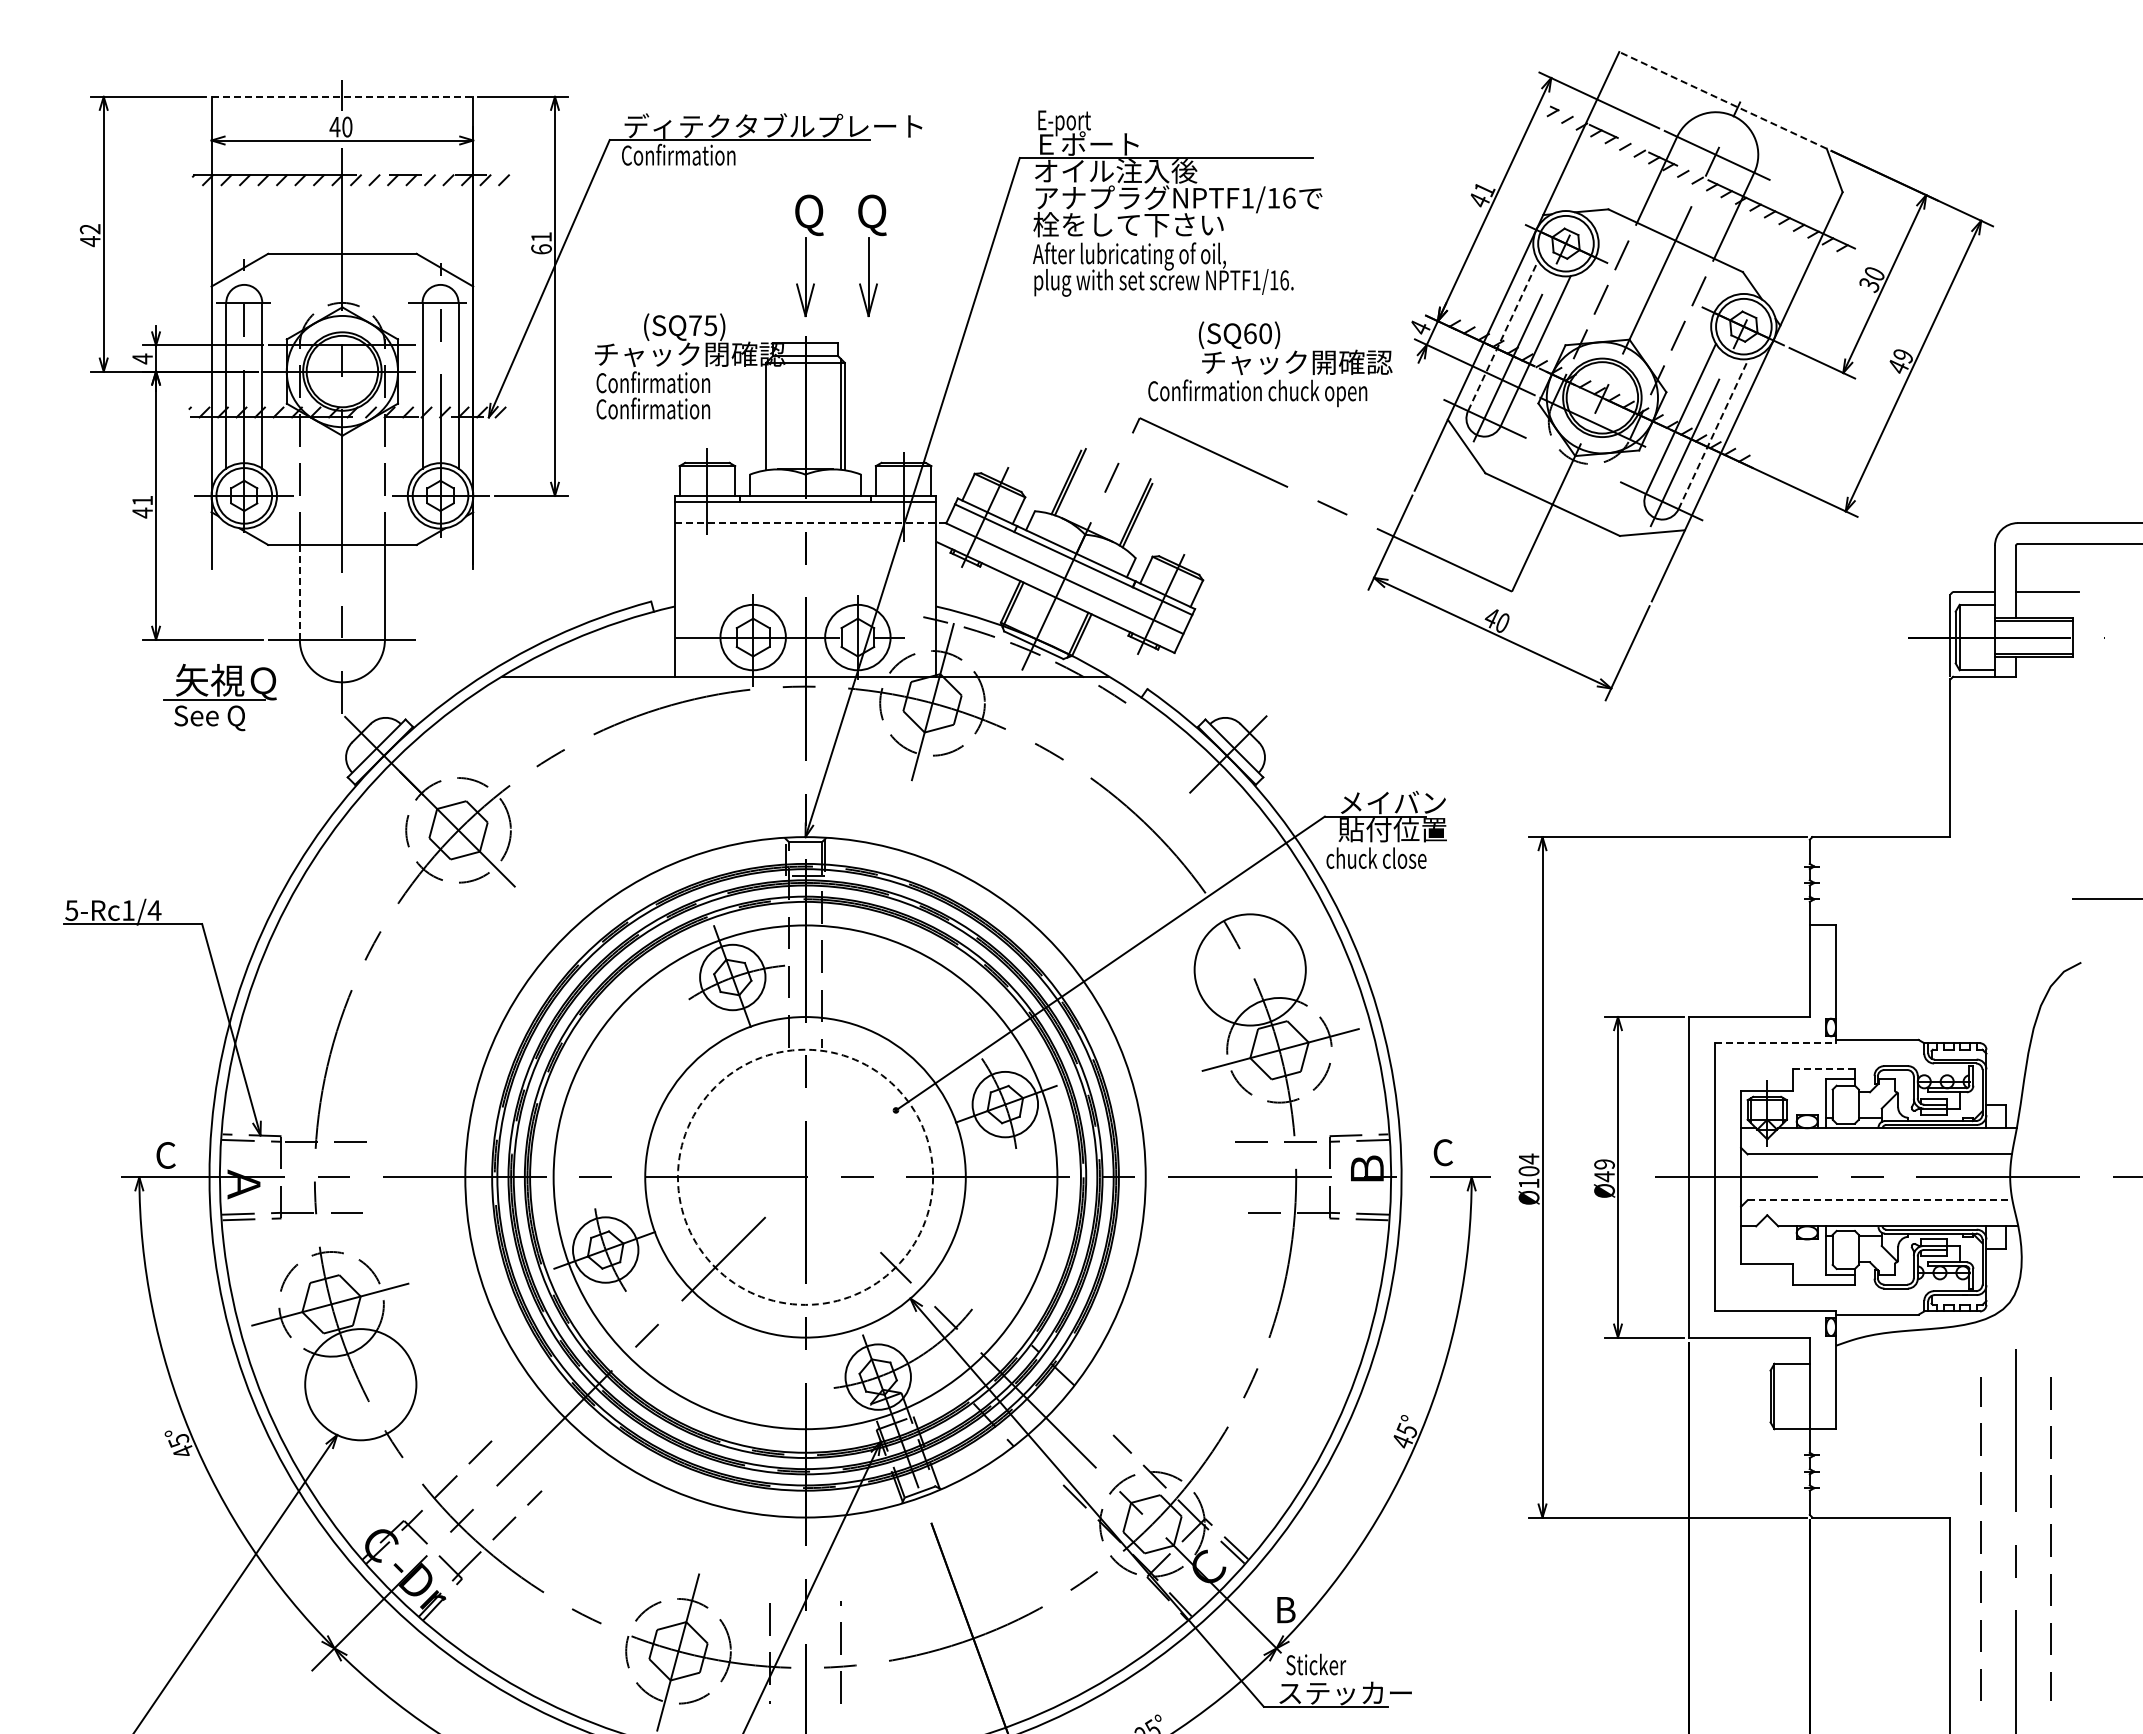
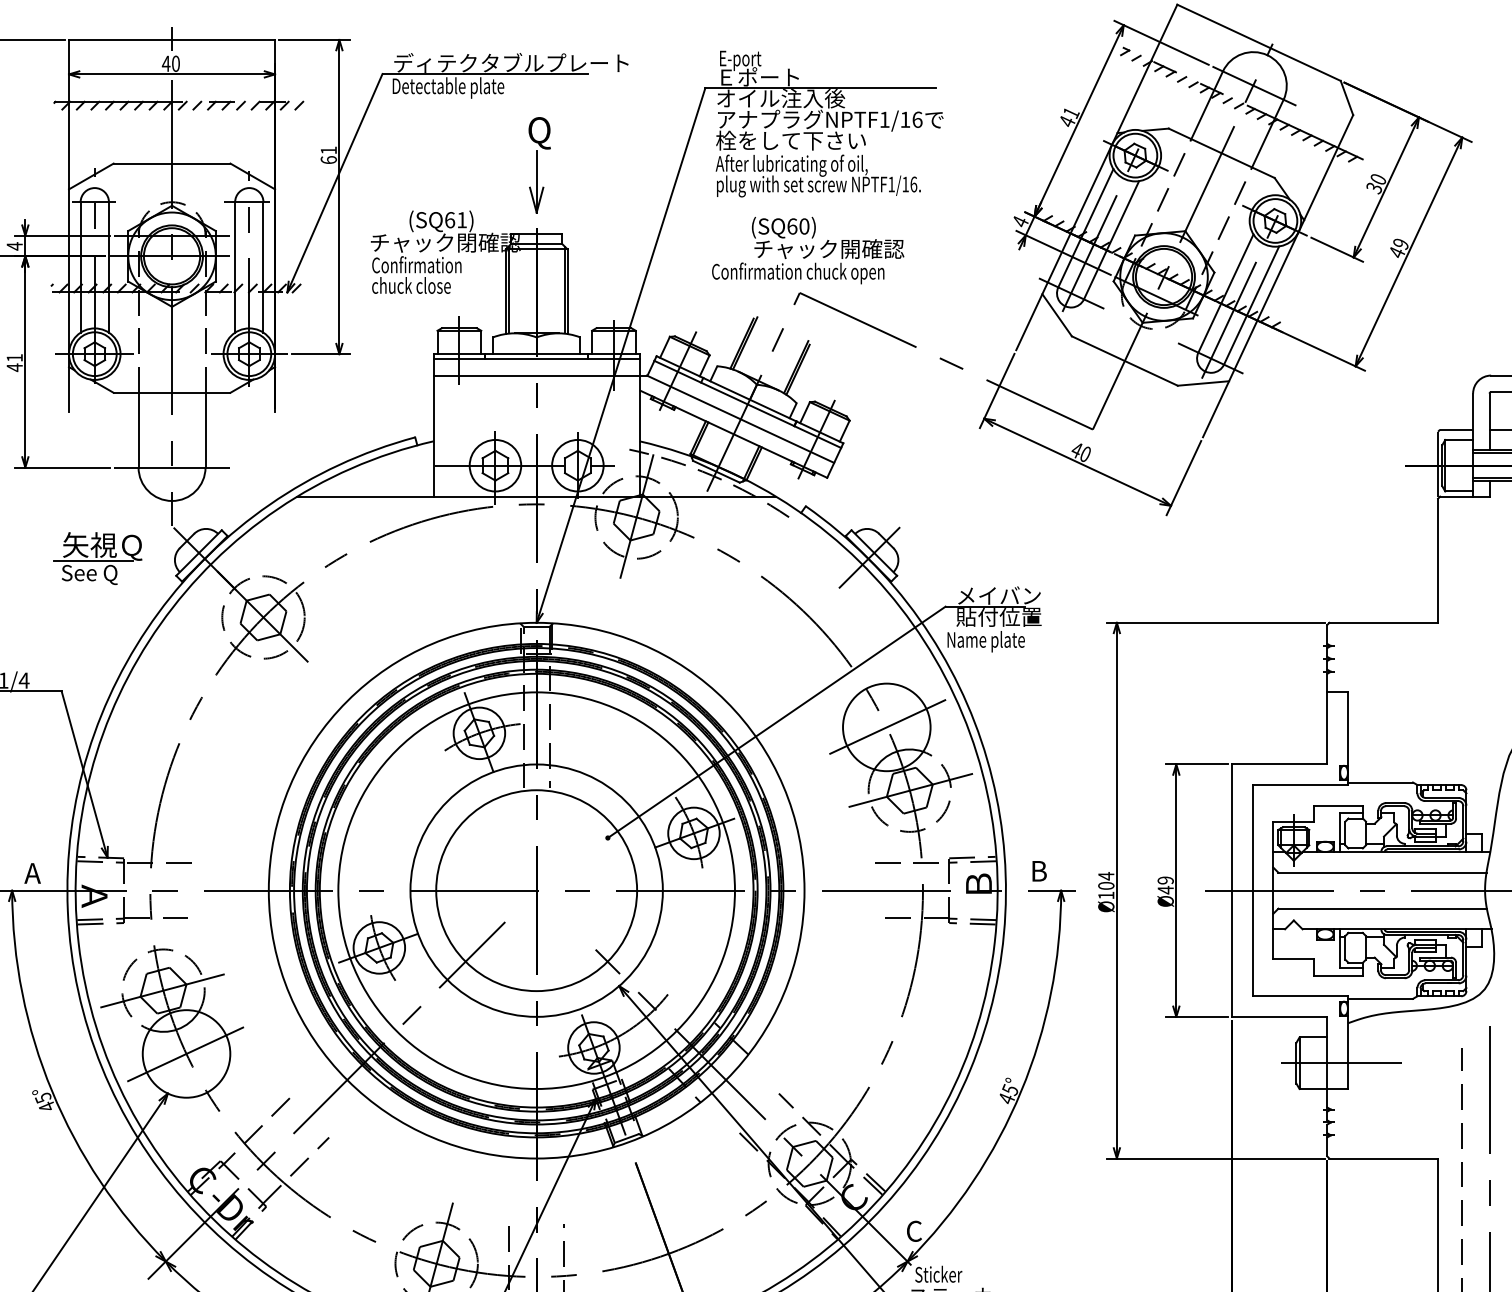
line: (342, 96) -> (172, 39), dashed -> solid
line: (1722, 100) -> (1258, 42), dashed -> solid
text: (693, 157) -> (448, 87), Confirmation -> Detectable plate
part: (872, 255) -> (589, 164), removed
text: (703, 325) -> (456, 220), (SQ75) -> (SQ61)
line: (1503, 335) -> (1086, 227), dashed -> solid
text: (1270, 364) -> (808, 250), moved
text: (653, 408) -> (416, 285), Confirmation -> chuck close
line: (769, 414) -> (508, 290), added
line: (1713, 434) -> (1251, 305), dashed -> solid
line: (809, 523) -> (539, 375), dashed -> solid
line: (299, 591) -> (138, 429), dashed -> solid
part: (219, 697) -> (97, 558), moved
text: (1376, 860) -> (986, 641), chuck close -> Name plate
line: (1251, 968) -> (887, 726), added
line: (1775, 1043) -> (1300, 785), dashed -> solid
line: (1824, 1069) -> (1338, 805), dashed -> solid
text: (1443, 1152) -> (1038, 871), C -> B
text: (164, 1155) -> (31, 873), C -> A
circle: (805, 1176) -> (536, 890), dashed -> solid
line: (1880, 1200) -> (1382, 908), dashed -> solid
line: (358, 1385) -> (184, 1054), added
line: (1827, 1396) -> (1341, 1063), added
text: (1285, 1609) -> (914, 1230), B -> C

